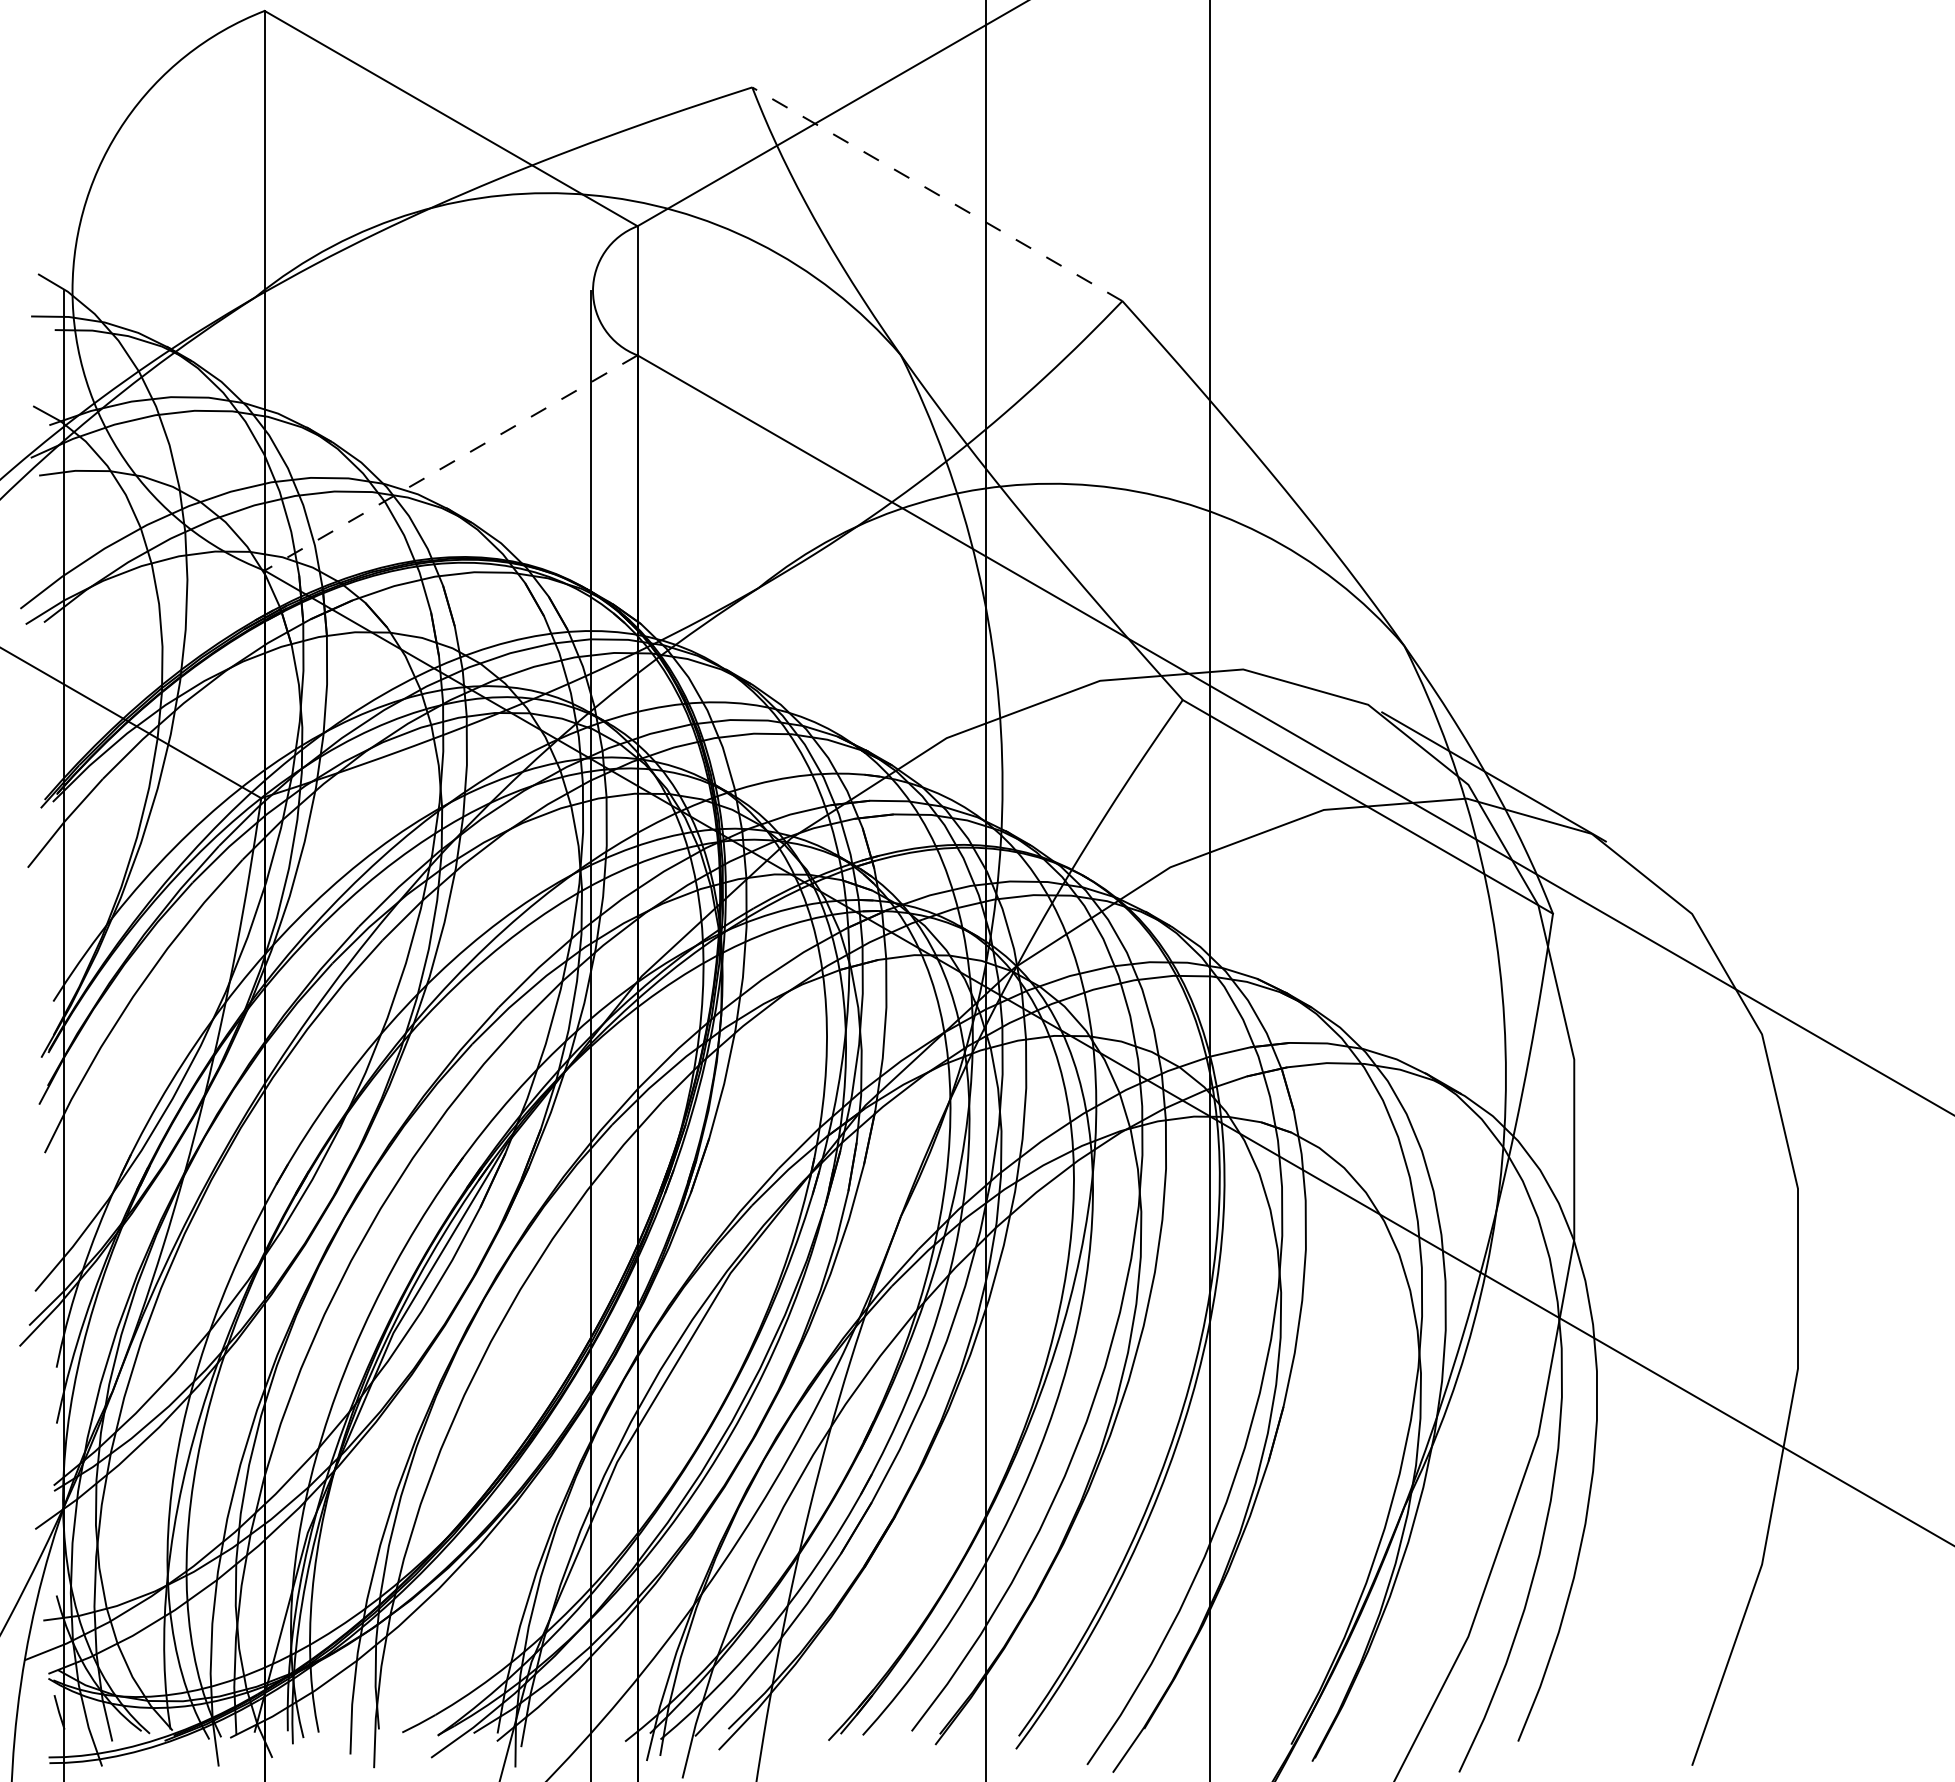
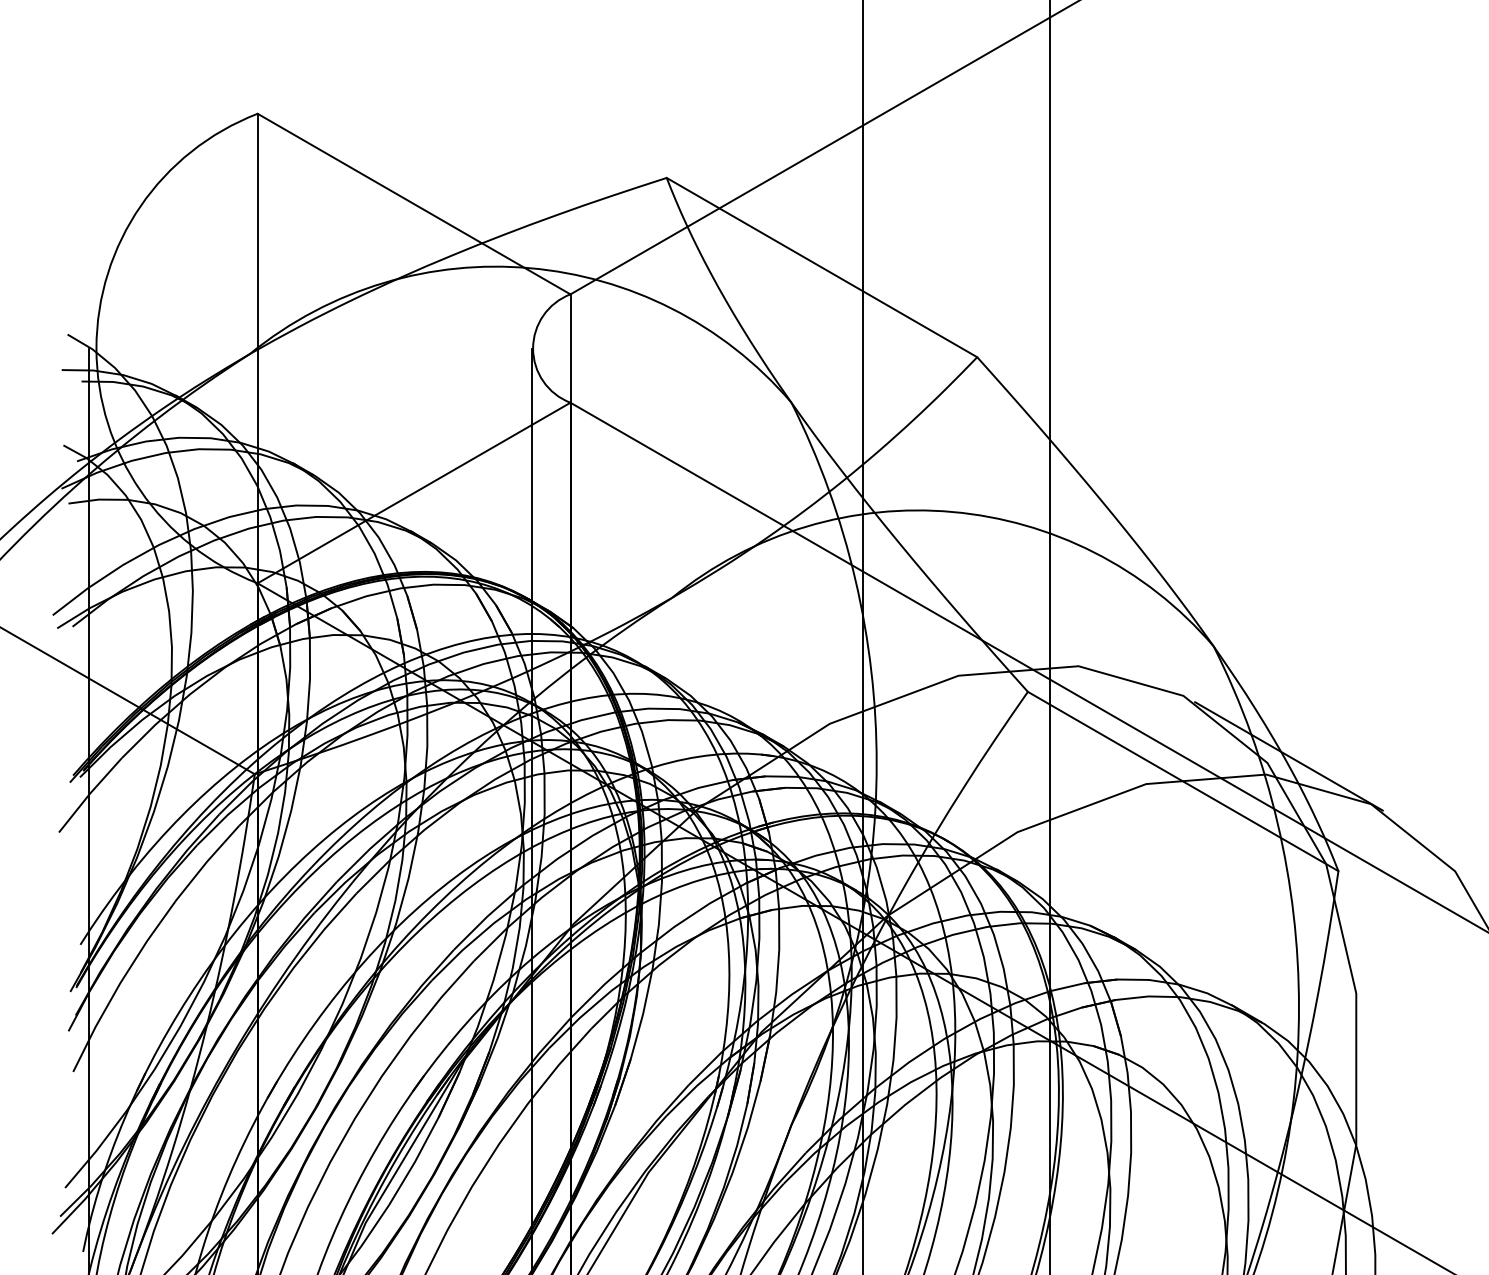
line: (937, 194) -> (822, 267), dashed -> solid
line: (450, 463) -> (413, 493), dashed -> solid

